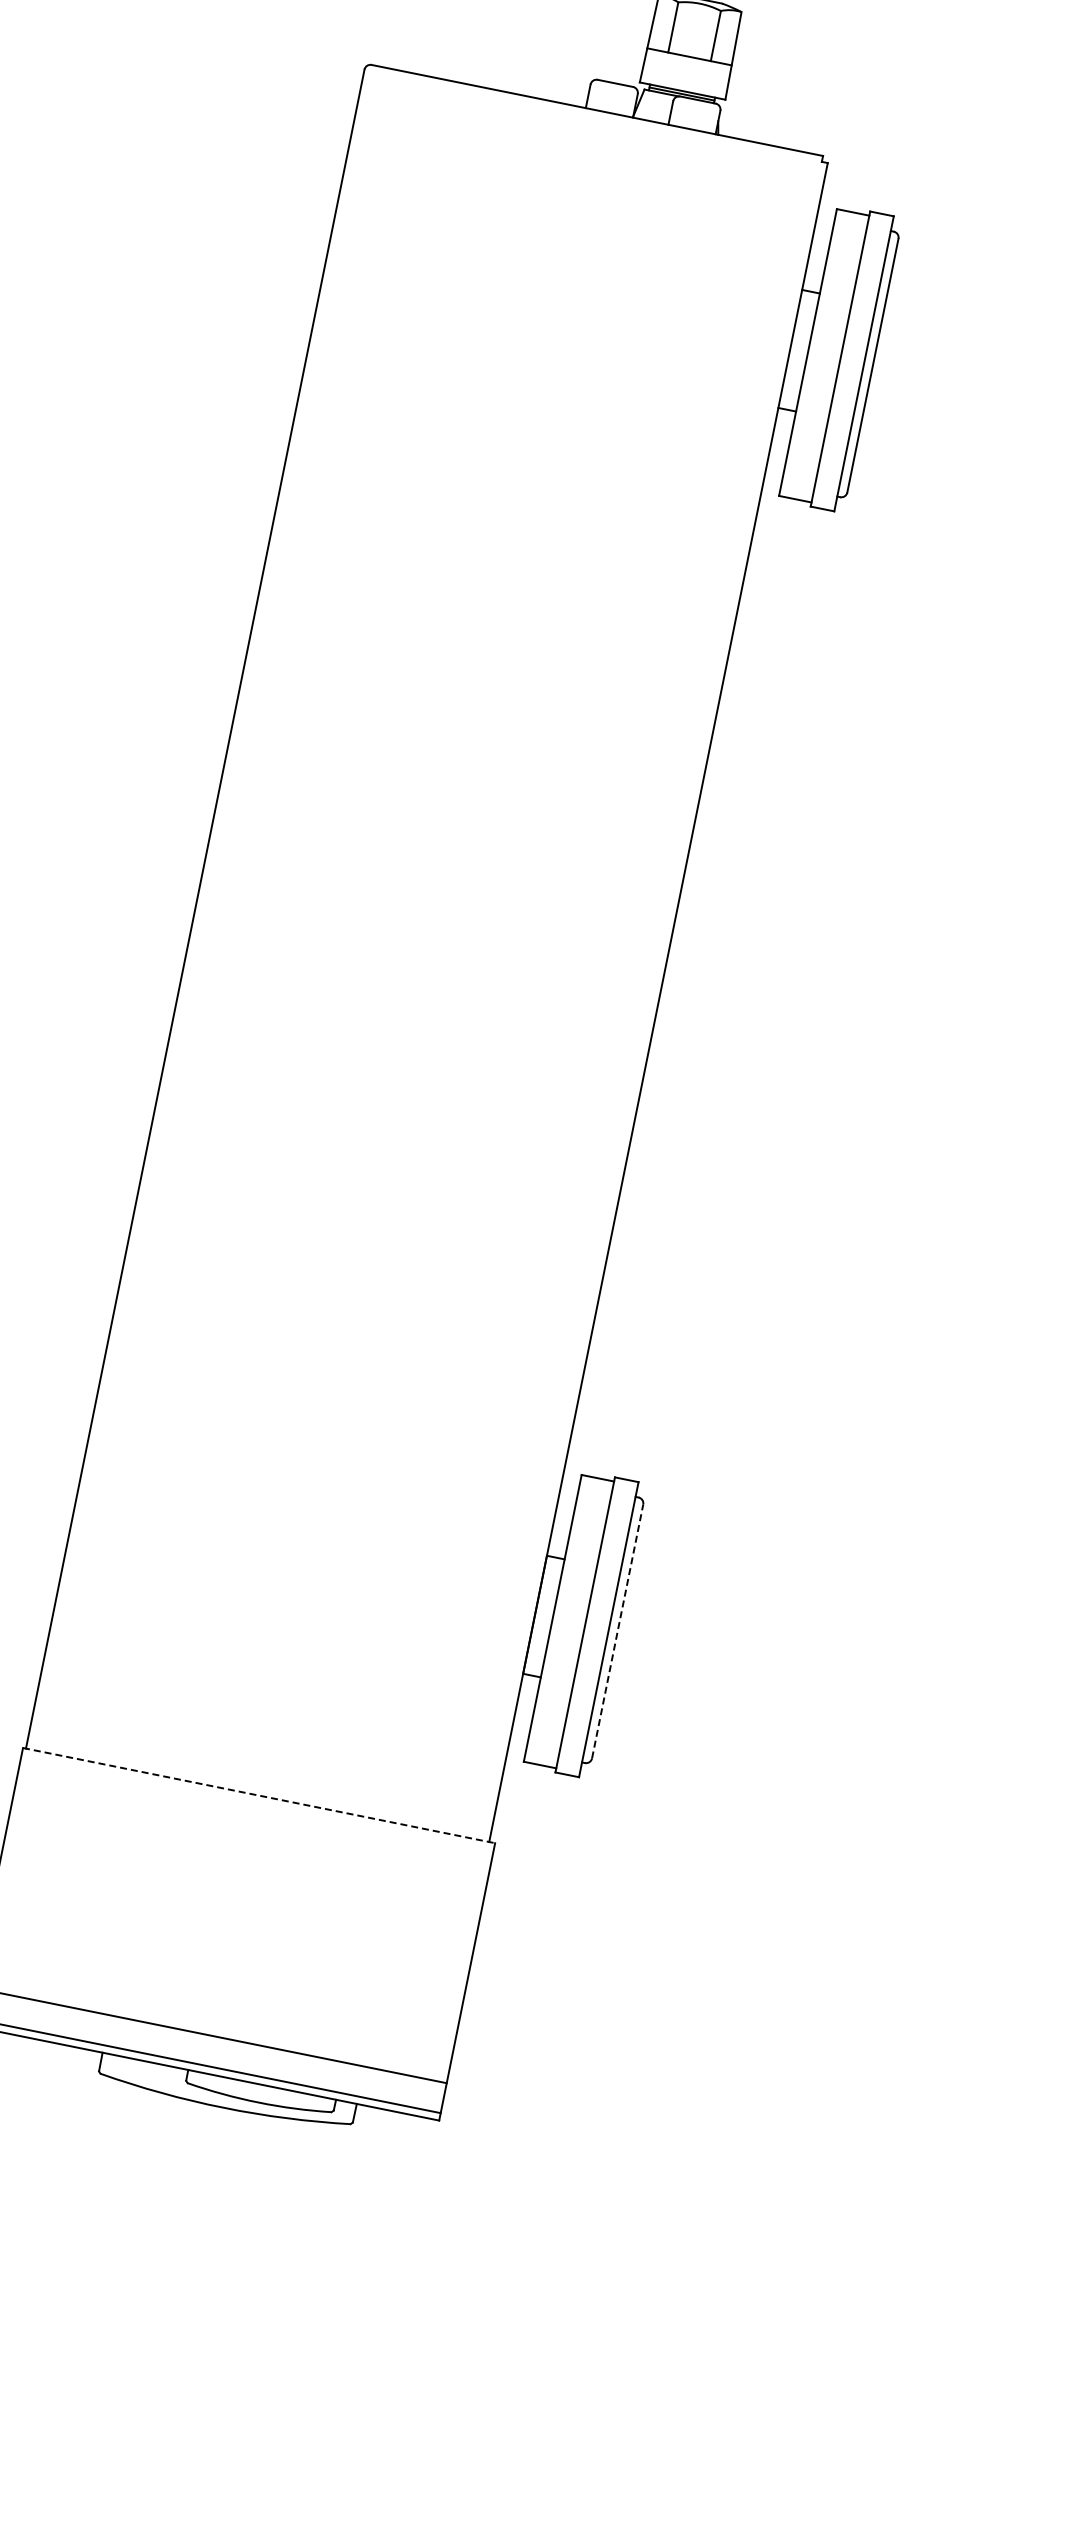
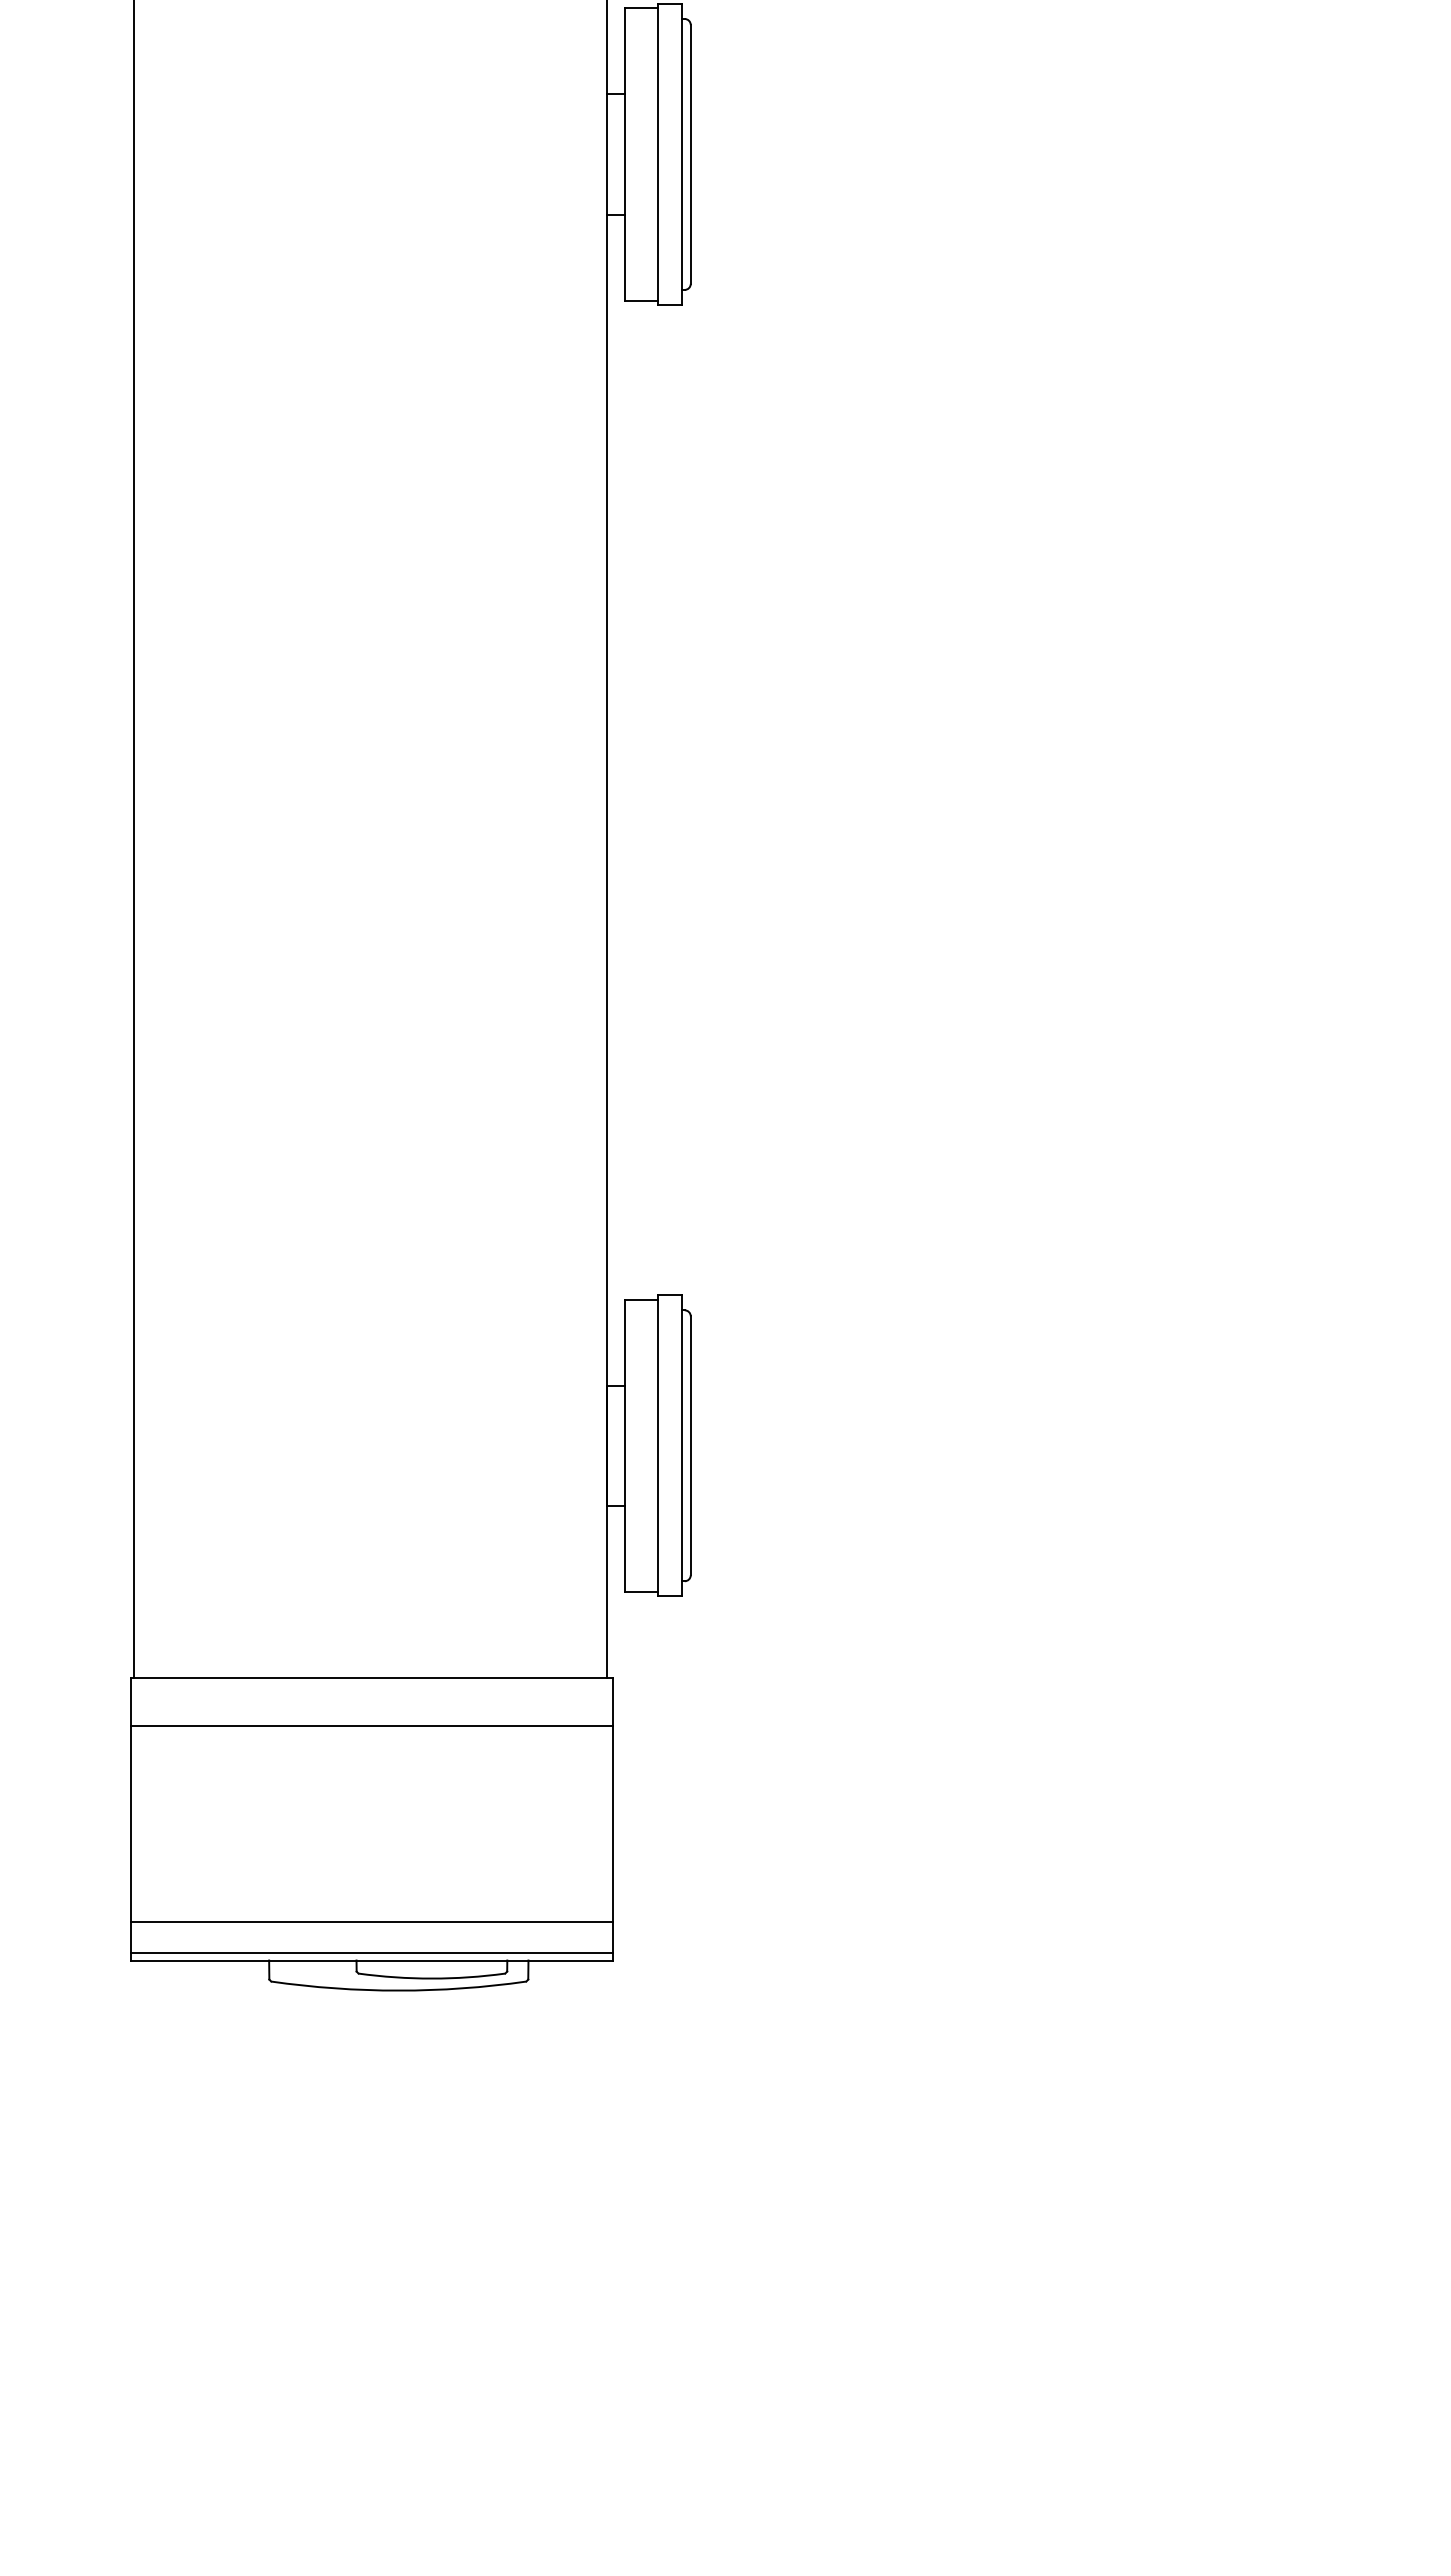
line: (617, 1631) -> (690, 1445), dashed -> solid
line: (258, 1795) -> (371, 1677), dashed -> solid
line: (249, 1842) -> (371, 1725), added

